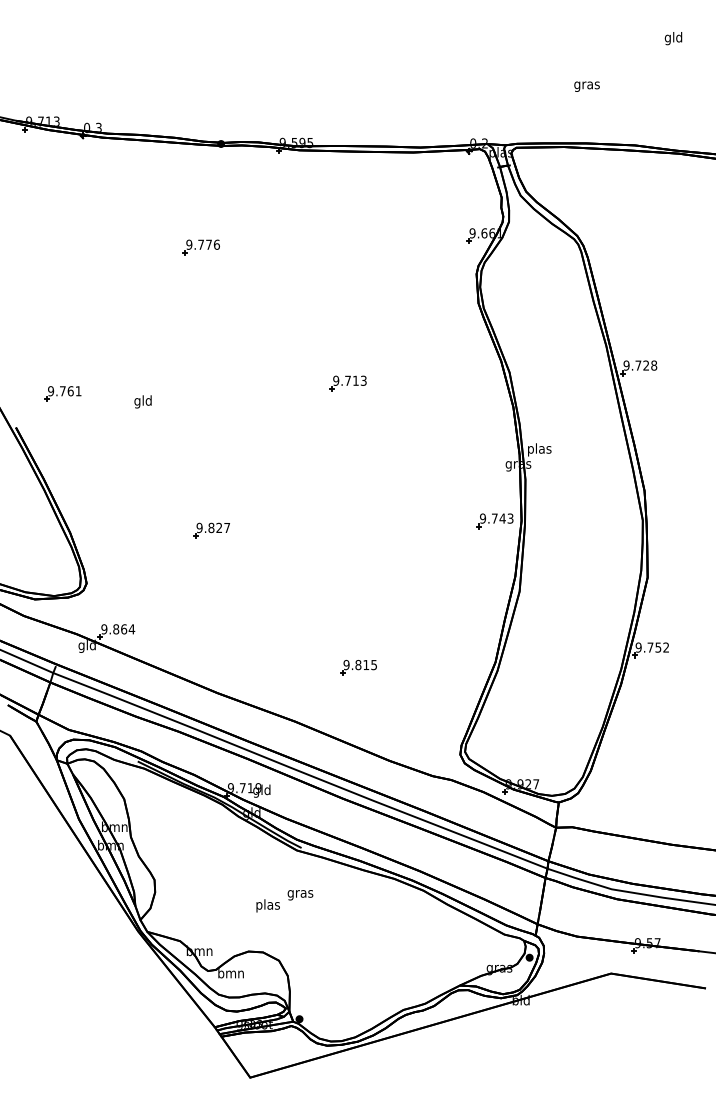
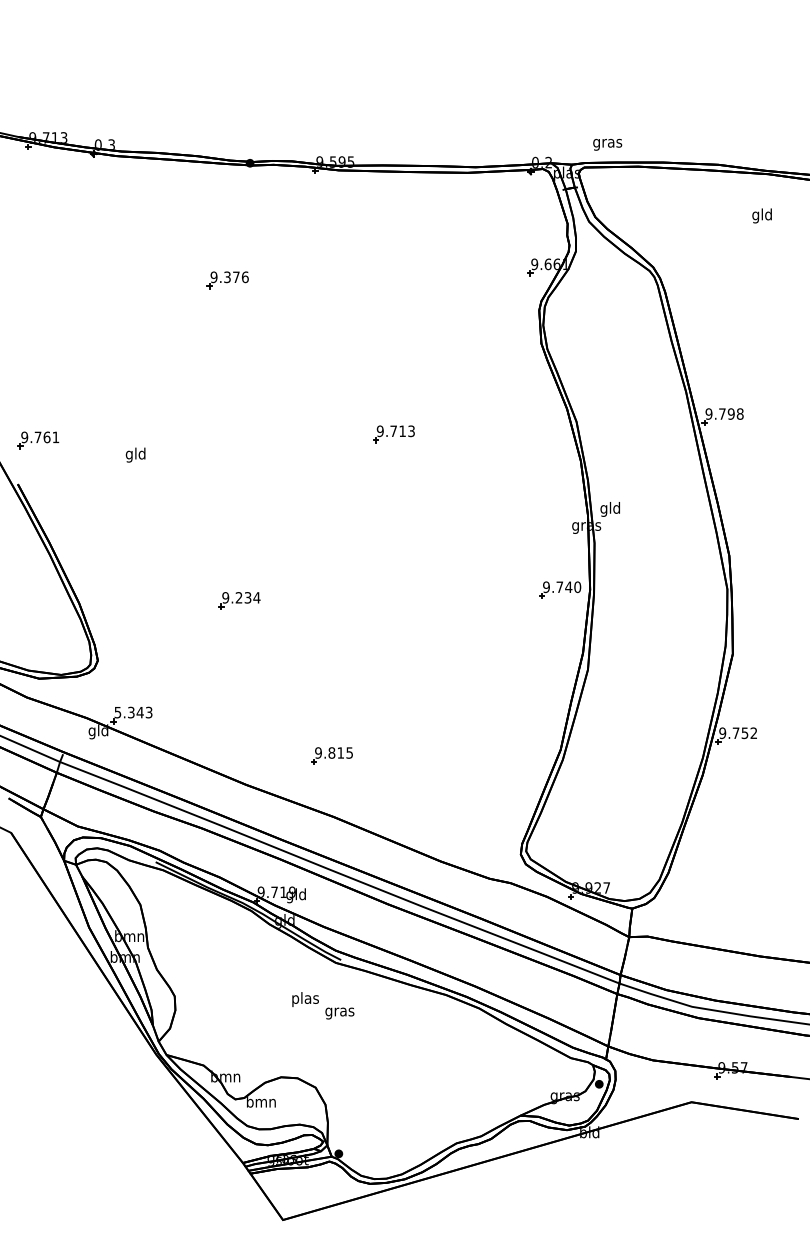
text: (673, 38) -> (762, 215), moved
text: (586, 86) -> (607, 144), moved
text: (200, 244) -> (226, 276), 9.776 -> 9.376
text: (646, 365) -> (731, 413), 9.728 -> 9.798
part: (62, 393) -> (37, 439), moved
text: (142, 401) -> (135, 454), moved
text: (539, 449) -> (610, 509), plas -> gld
text: (510, 518) -> (577, 587), 9.743 -> 9.740
text: (219, 528) -> (248, 598), 9.827 -> 9.234
text: (118, 629) -> (133, 712), 9.864 -> 5.343
part: (358, 667) -> (331, 755), moved
text: (267, 905) -> (304, 999), moved

